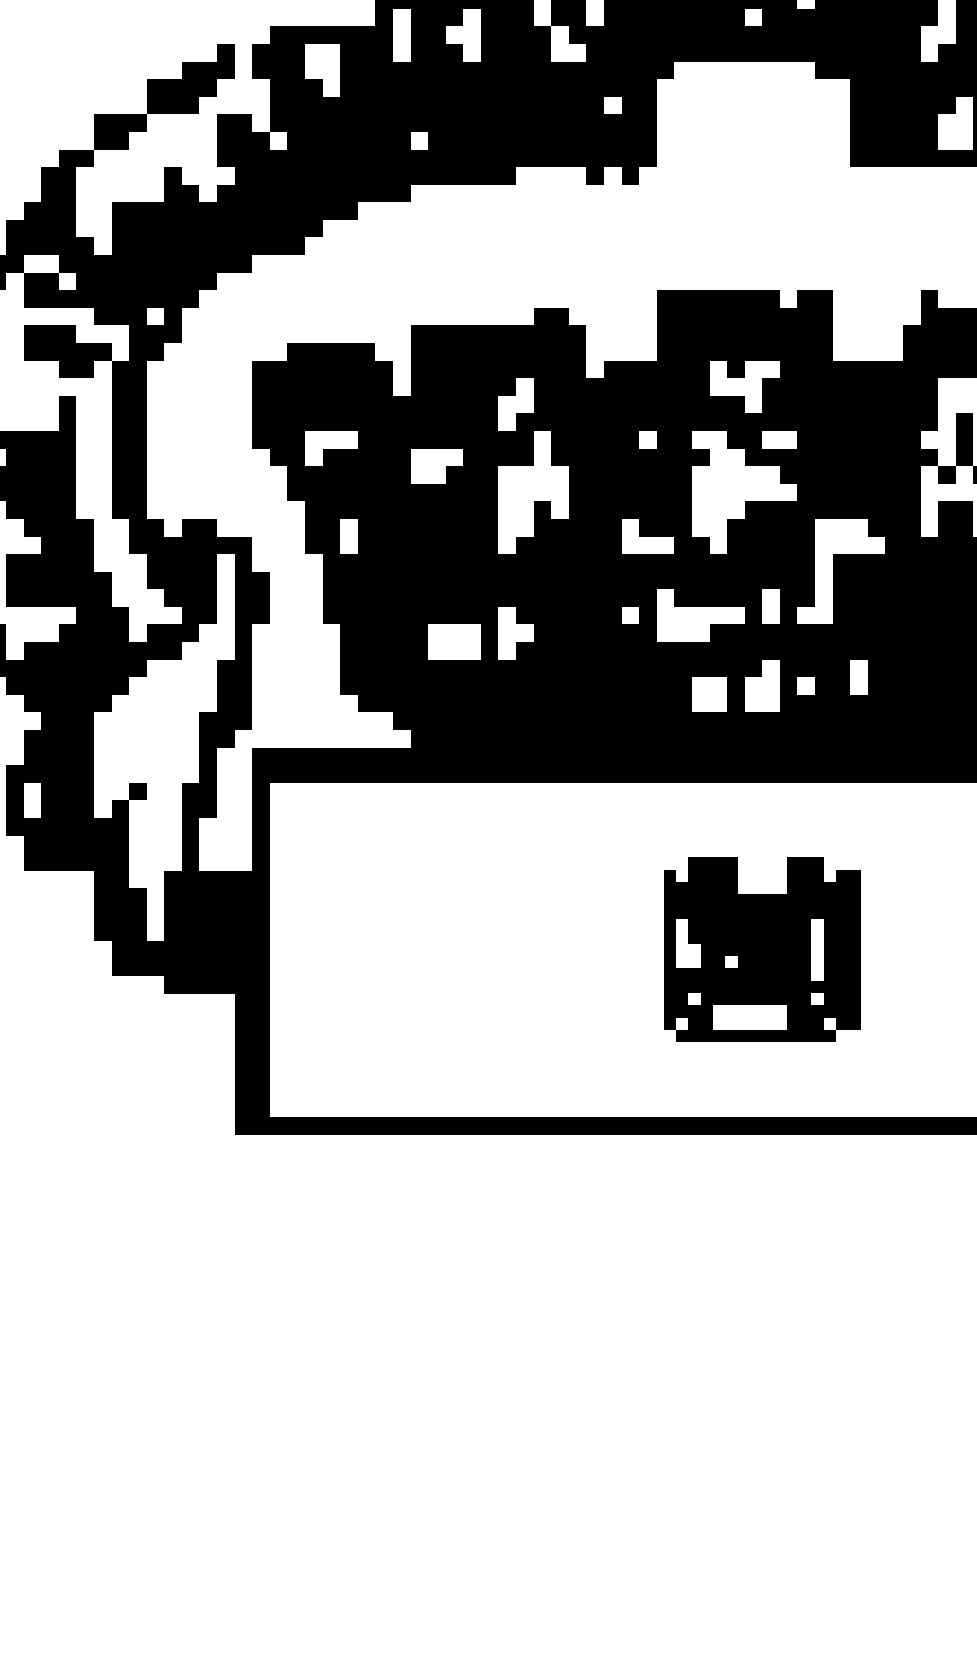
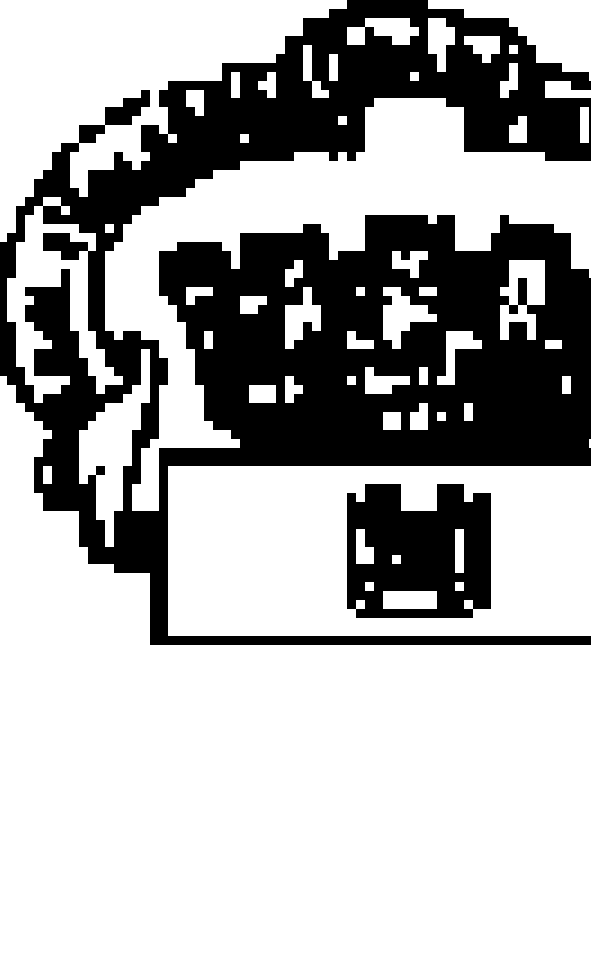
part: (761, 948) -> (418, 550), size x1.43

